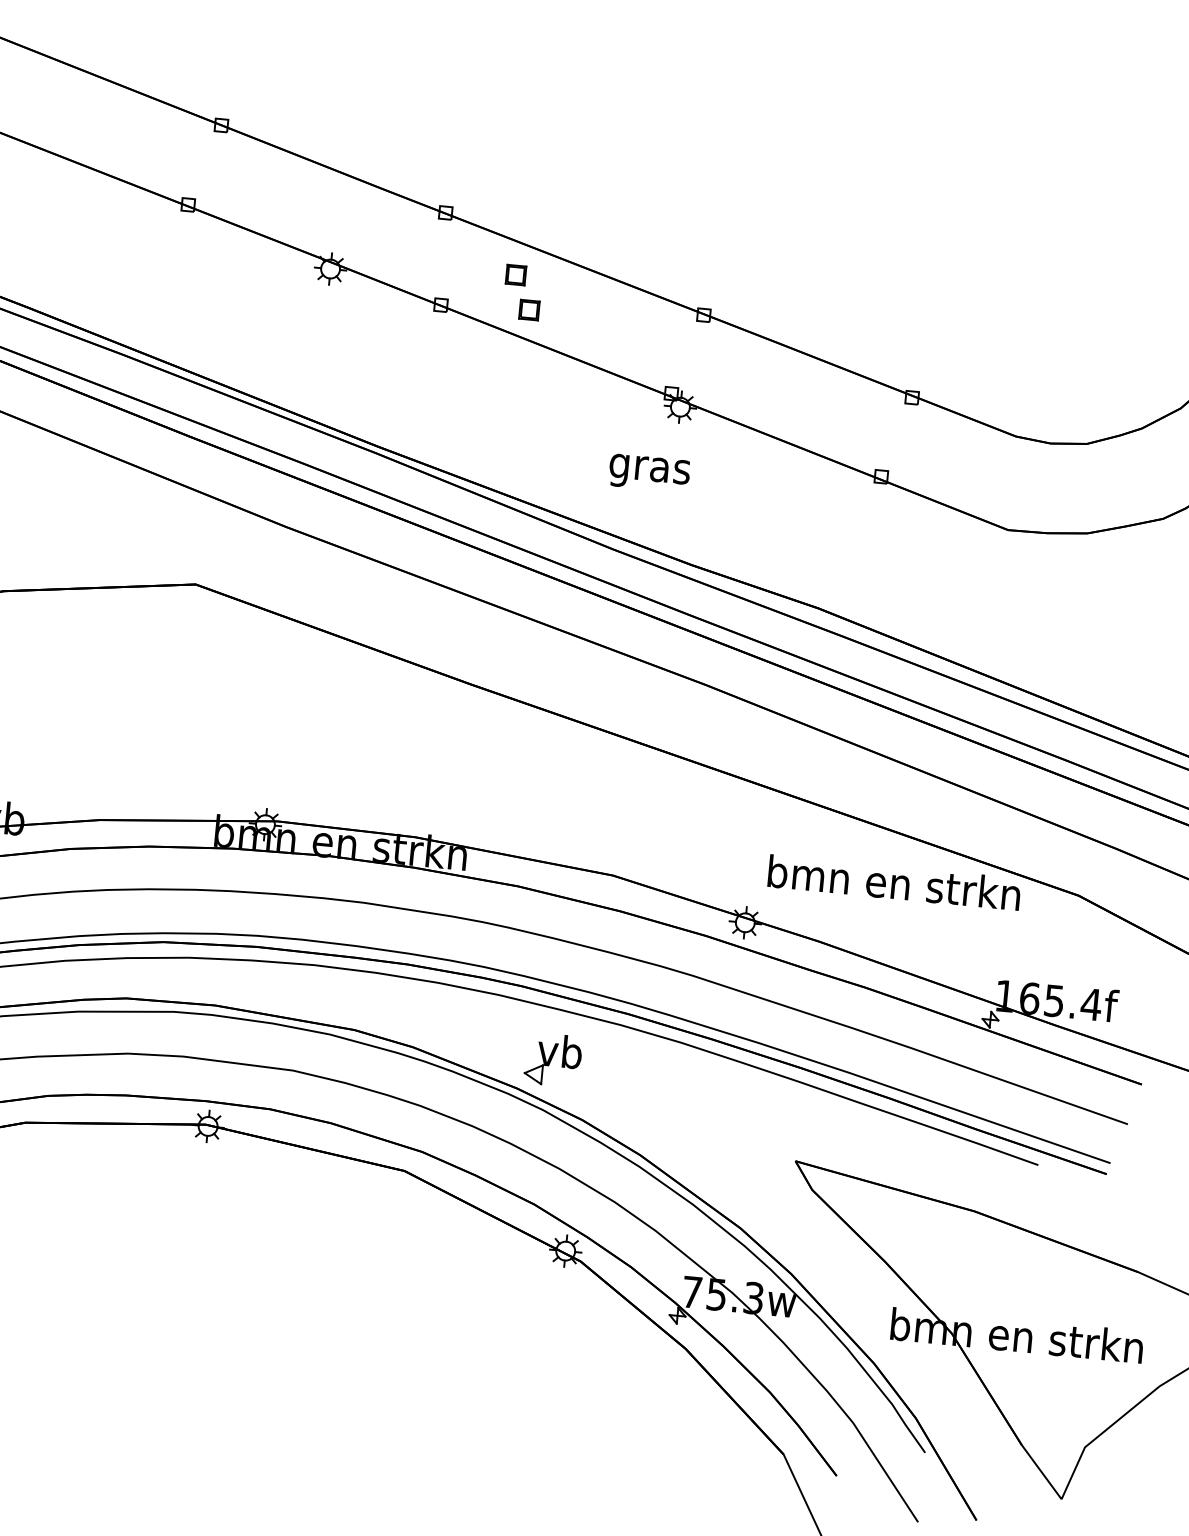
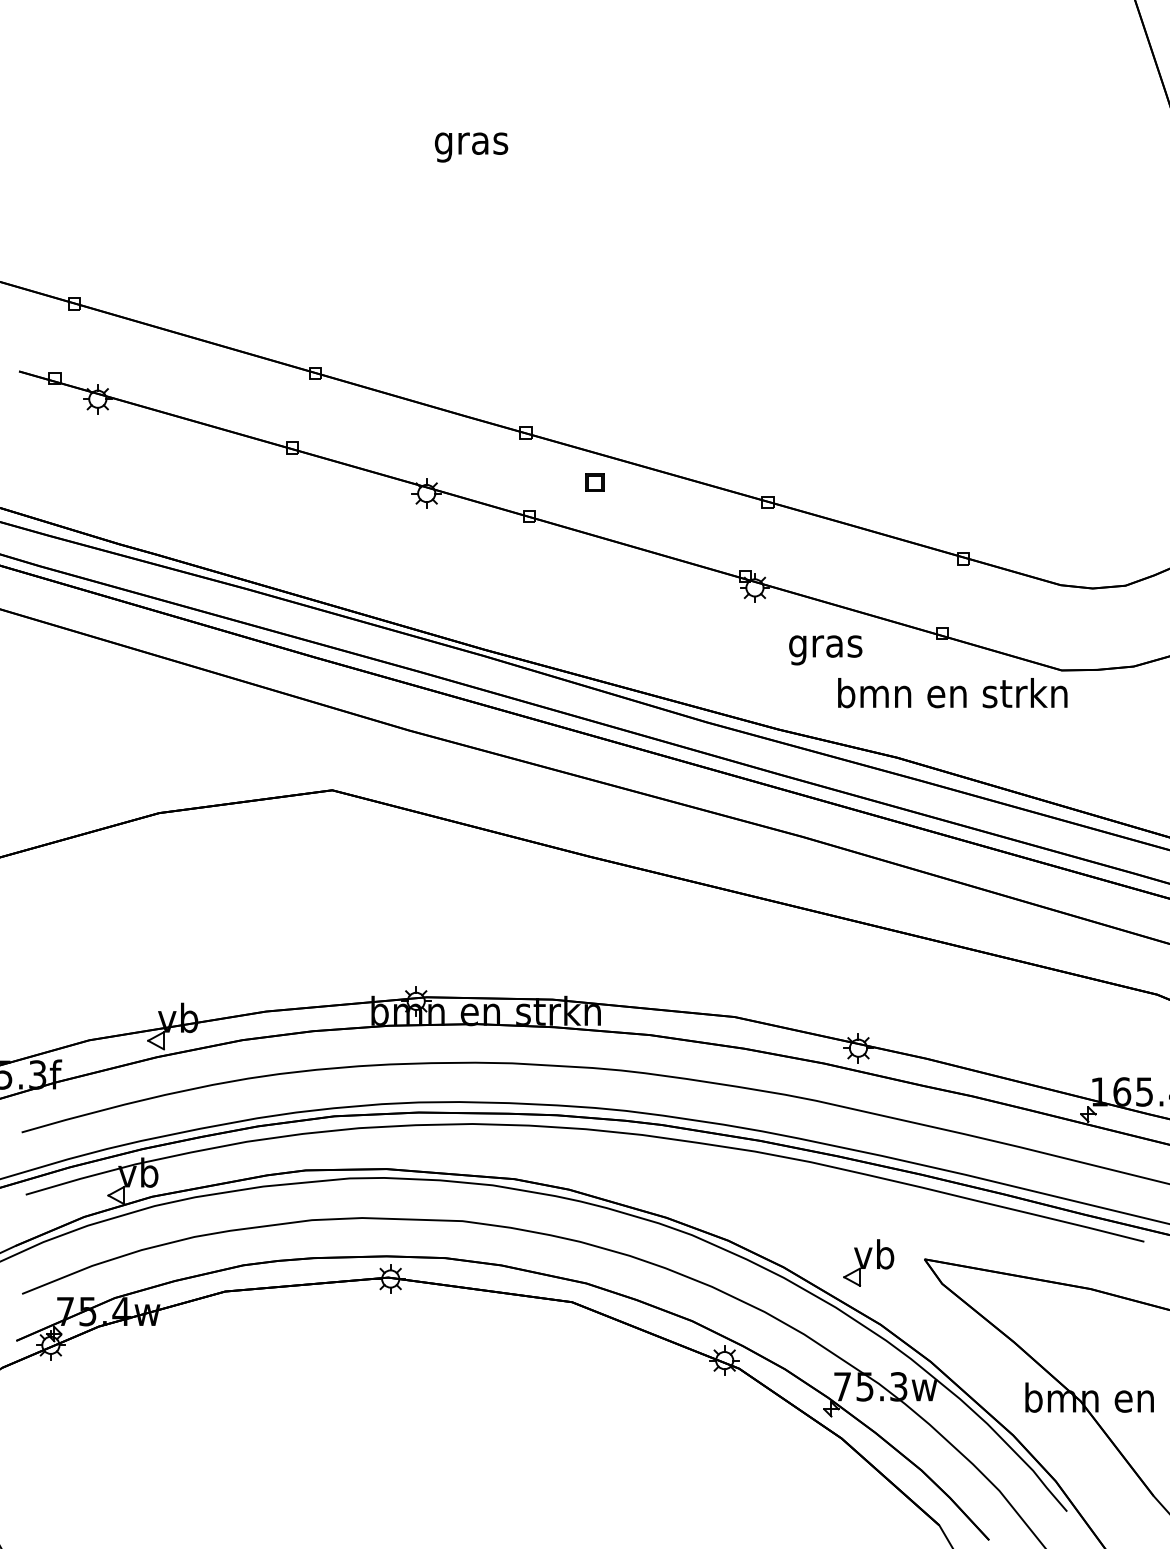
part: (528, 310) -> (609, 513), removed
text: (649, 473) -> (825, 650), moved
text: (894, 883) -> (952, 693), moved
part: (552, 1059) -> (868, 1262), moved

